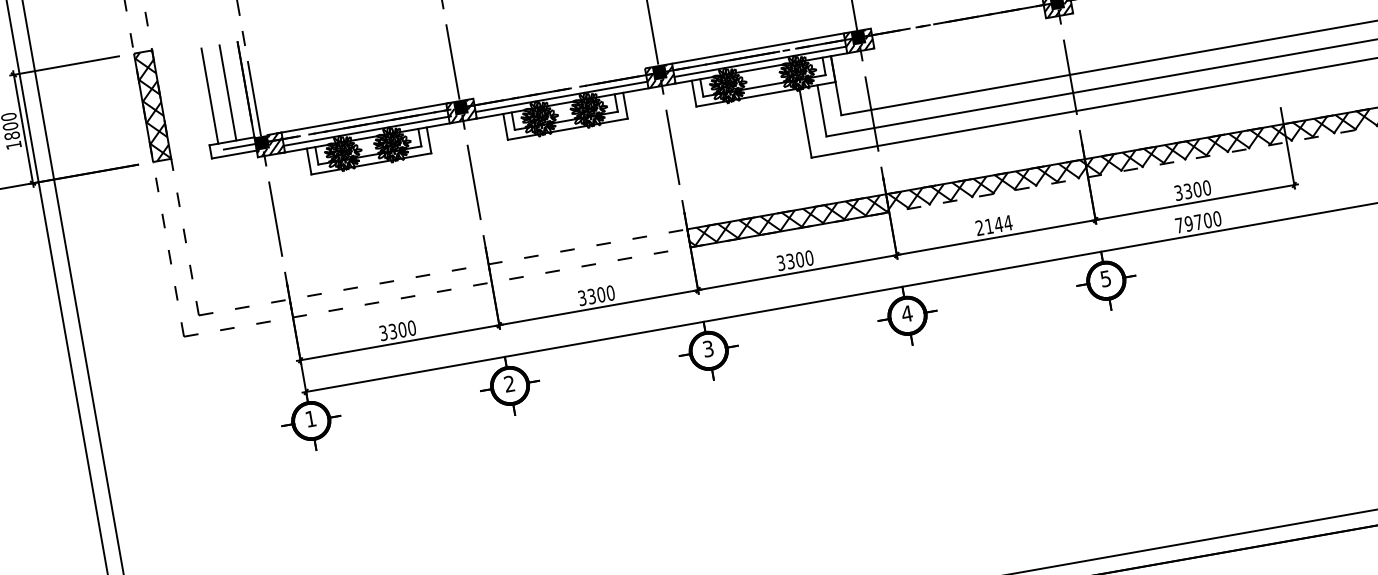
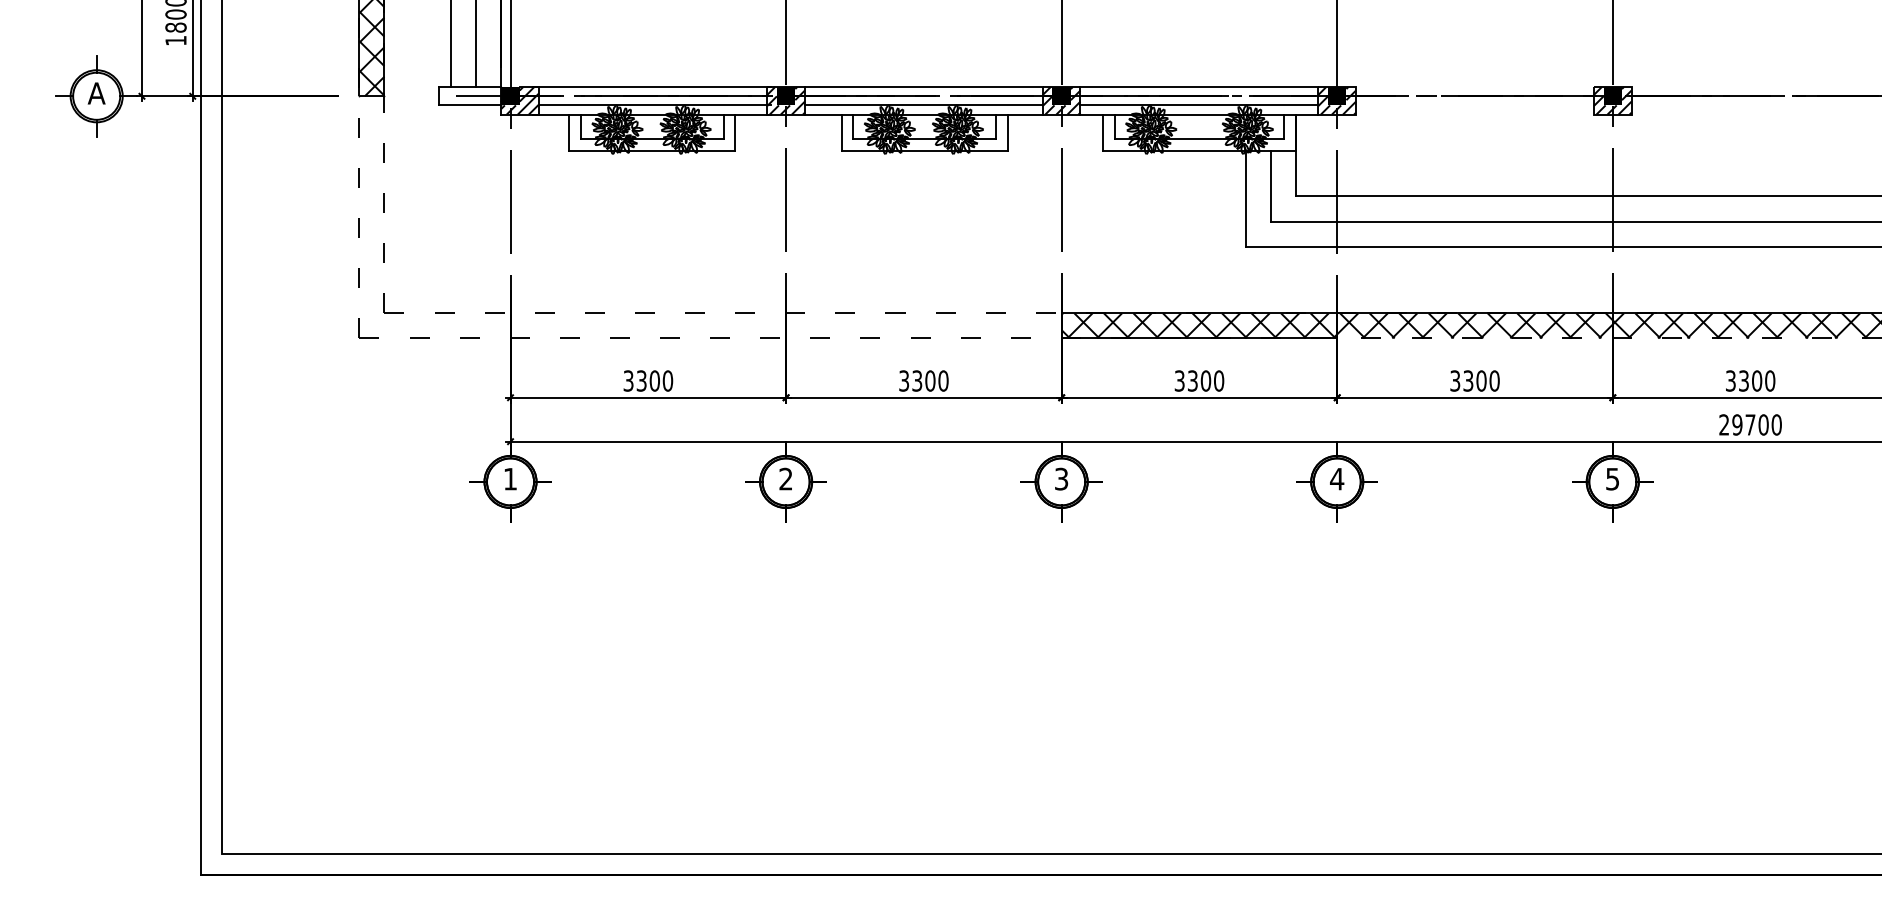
line: (558, 83) -> (923, 87), added
text: (994, 225) -> (1475, 380), 2144 -> 3300
text: (1179, 225) -> (1724, 424), 79700 -> 29700

